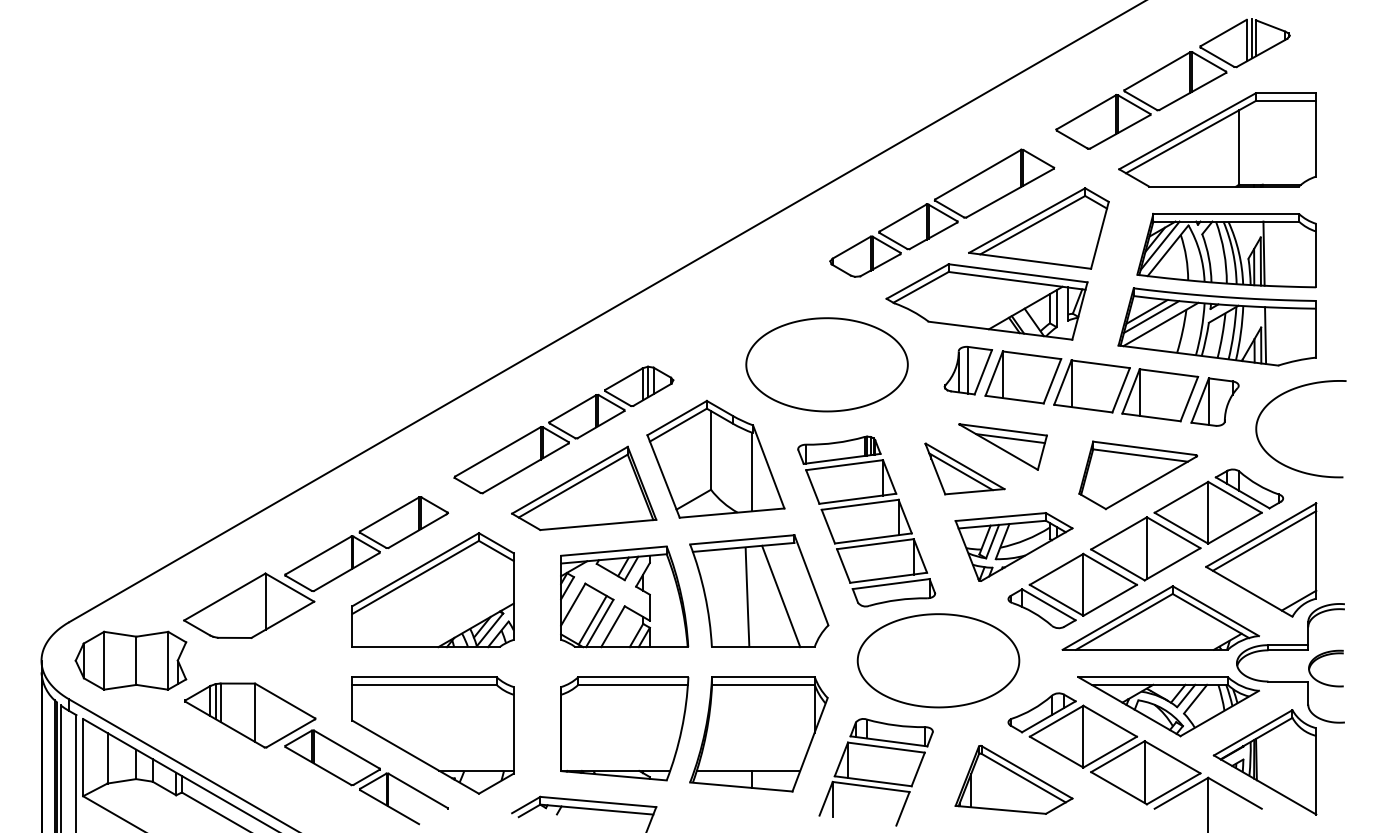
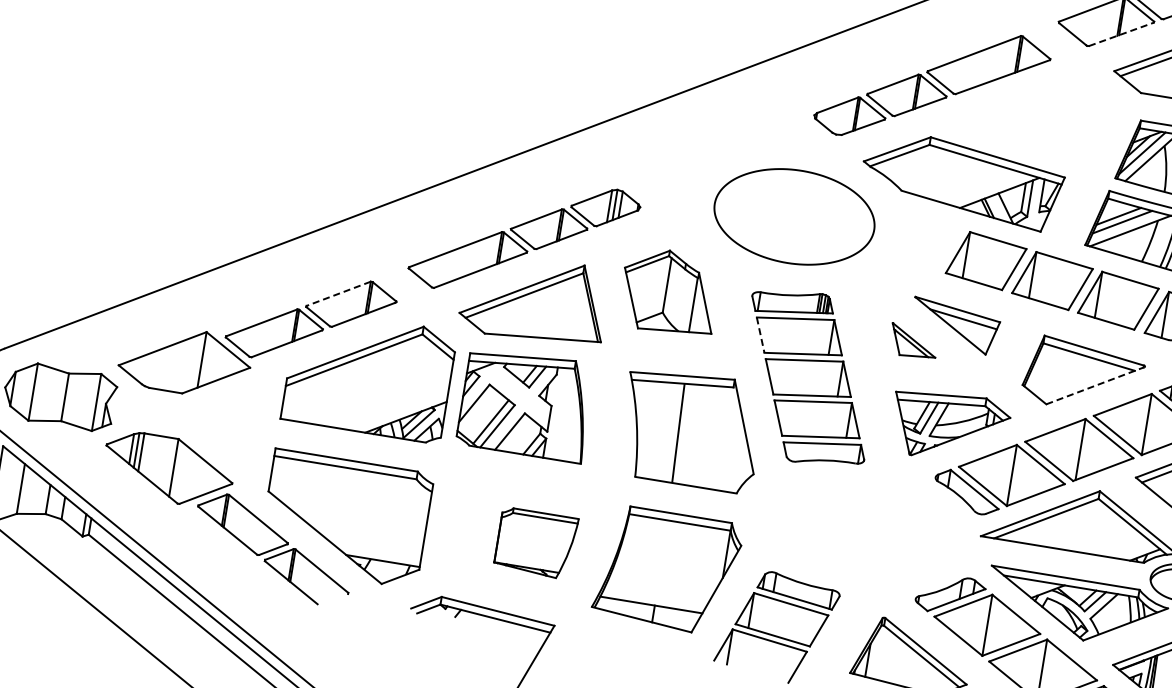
line: (1120, 131) -> (1121, 34), solid -> dashed
part: (1038, 228) -> (1025, 116), removed
part: (968, 370) -> (933, 245), removed
part: (715, 458) -> (669, 291), size x0.7
part: (964, 468) -> (913, 341), size x0.6
line: (1151, 482) -> (1095, 385), solid -> dashed
line: (812, 487) -> (760, 335), solid -> dashed
line: (389, 514) -> (338, 293), solid -> dashed
part: (624, 596) -> (526, 403), moved
line: (781, 596) -> (712, 438), removed
part: (938, 660) -> (856, 526), removed
part: (624, 728) -> (535, 543), size x0.6

